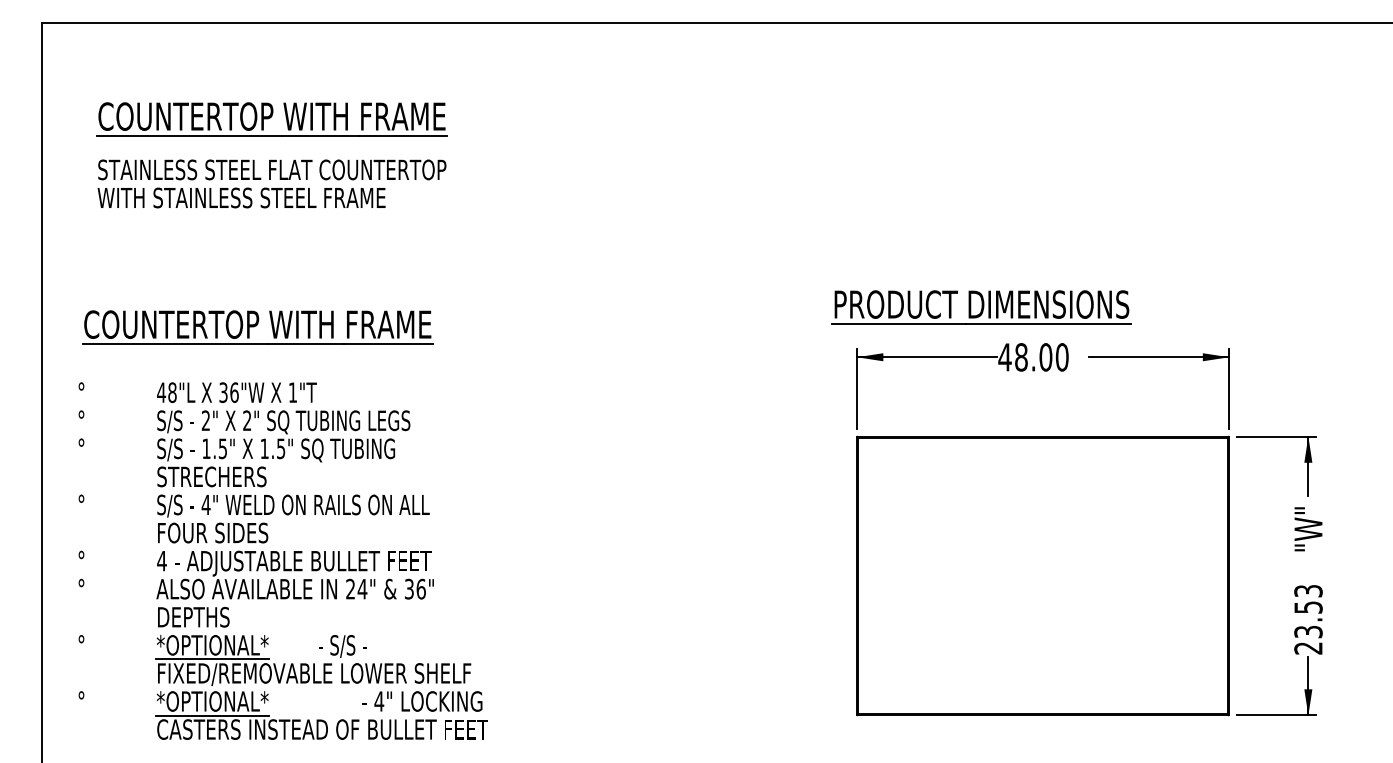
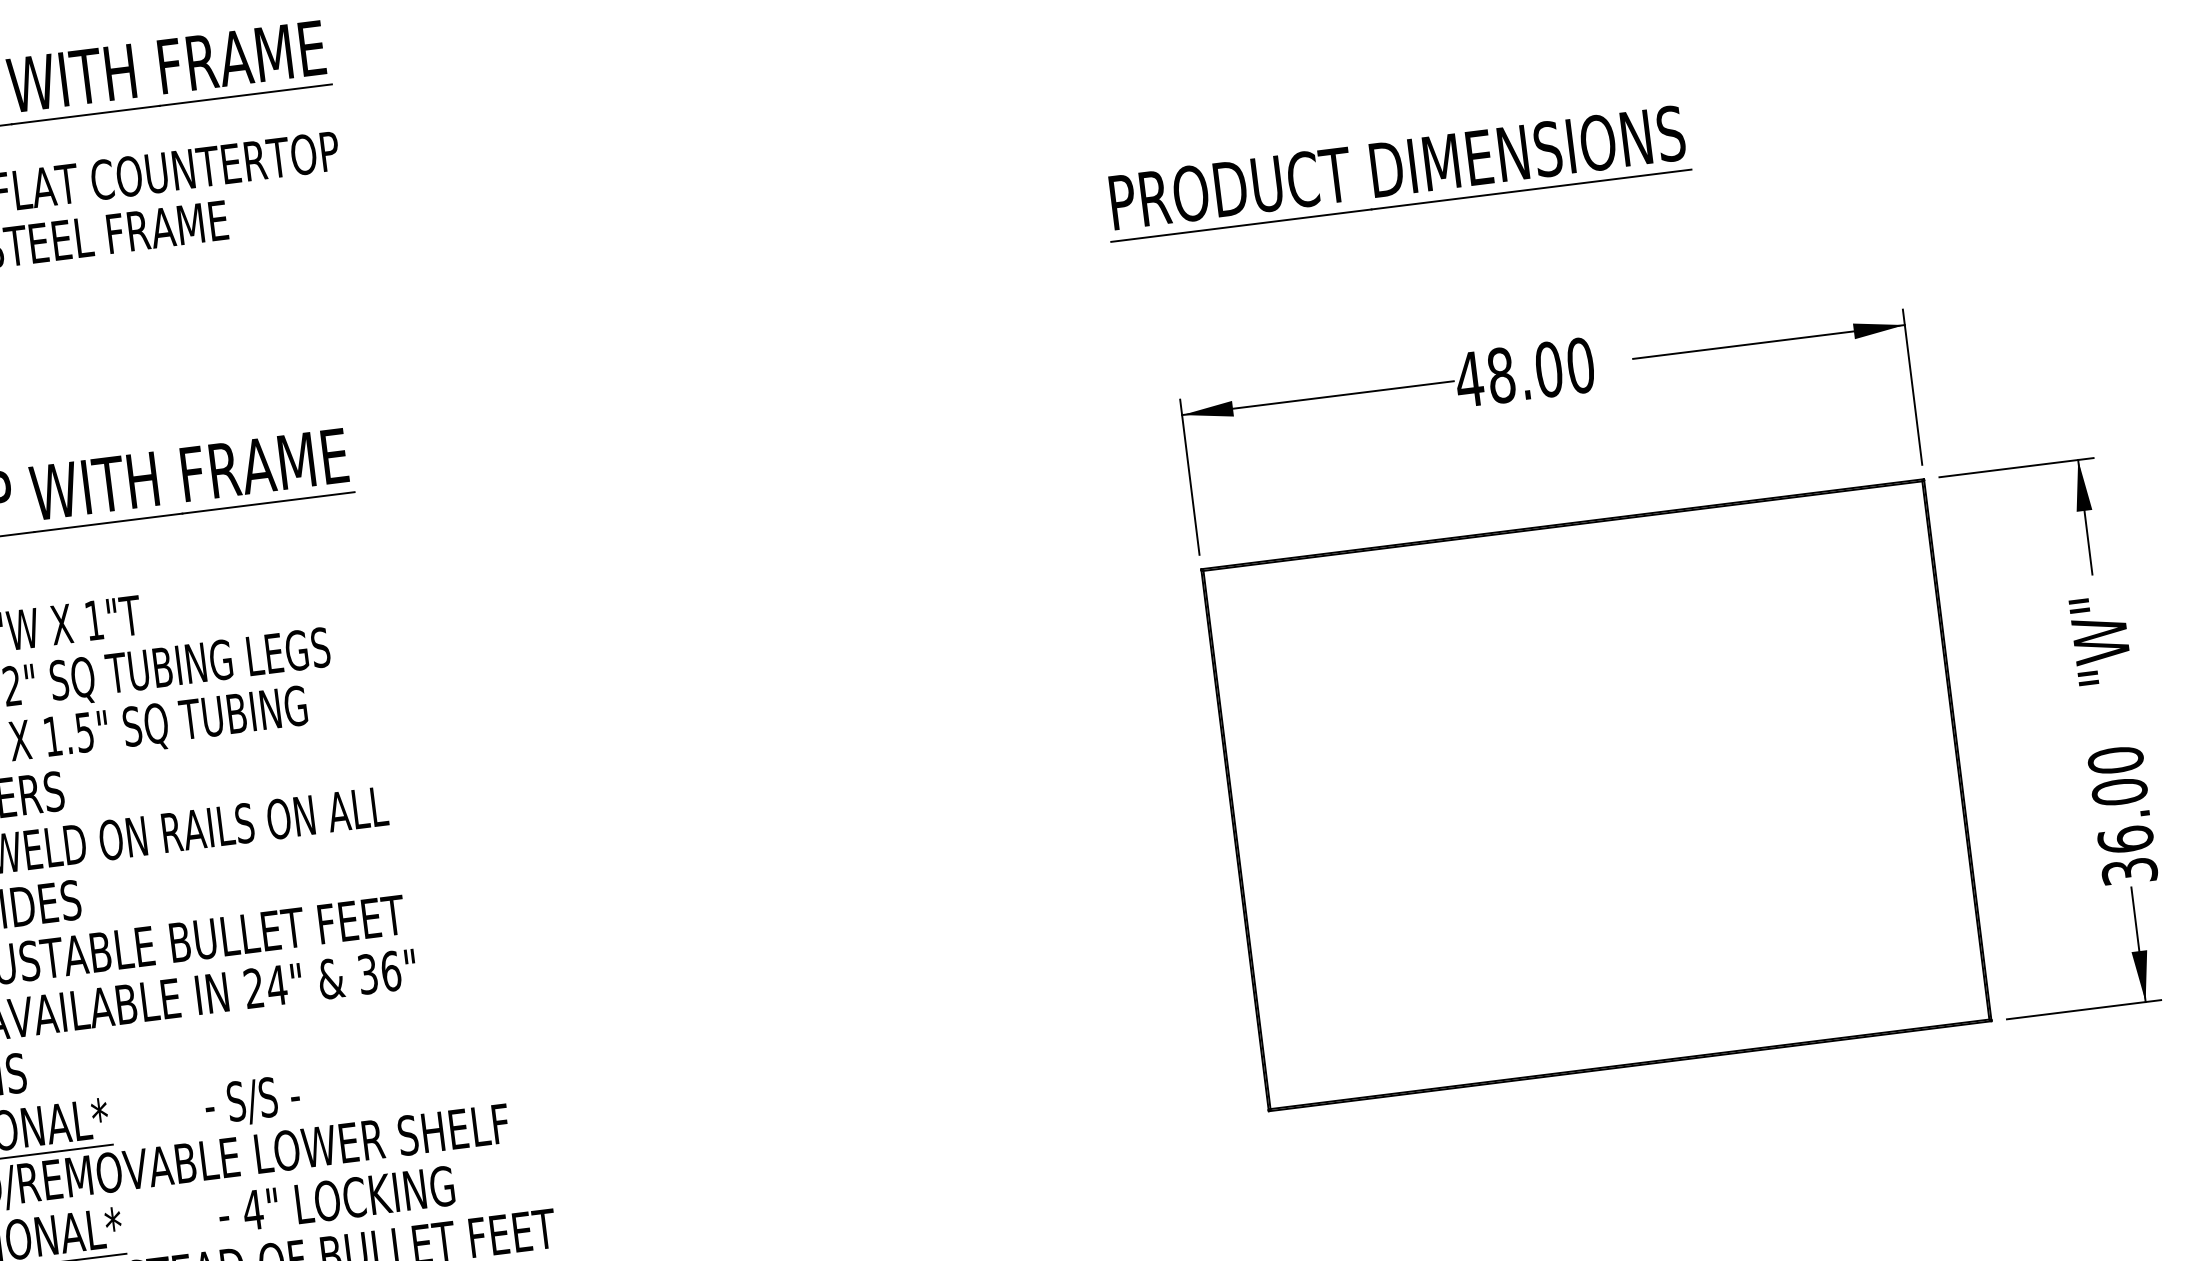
part: (981, 307) -> (1397, 173), moved
text: (1308, 619) -> (2122, 815), 23.53 -> 36.00
text: (422, 701) -> (337, 1199), moved

